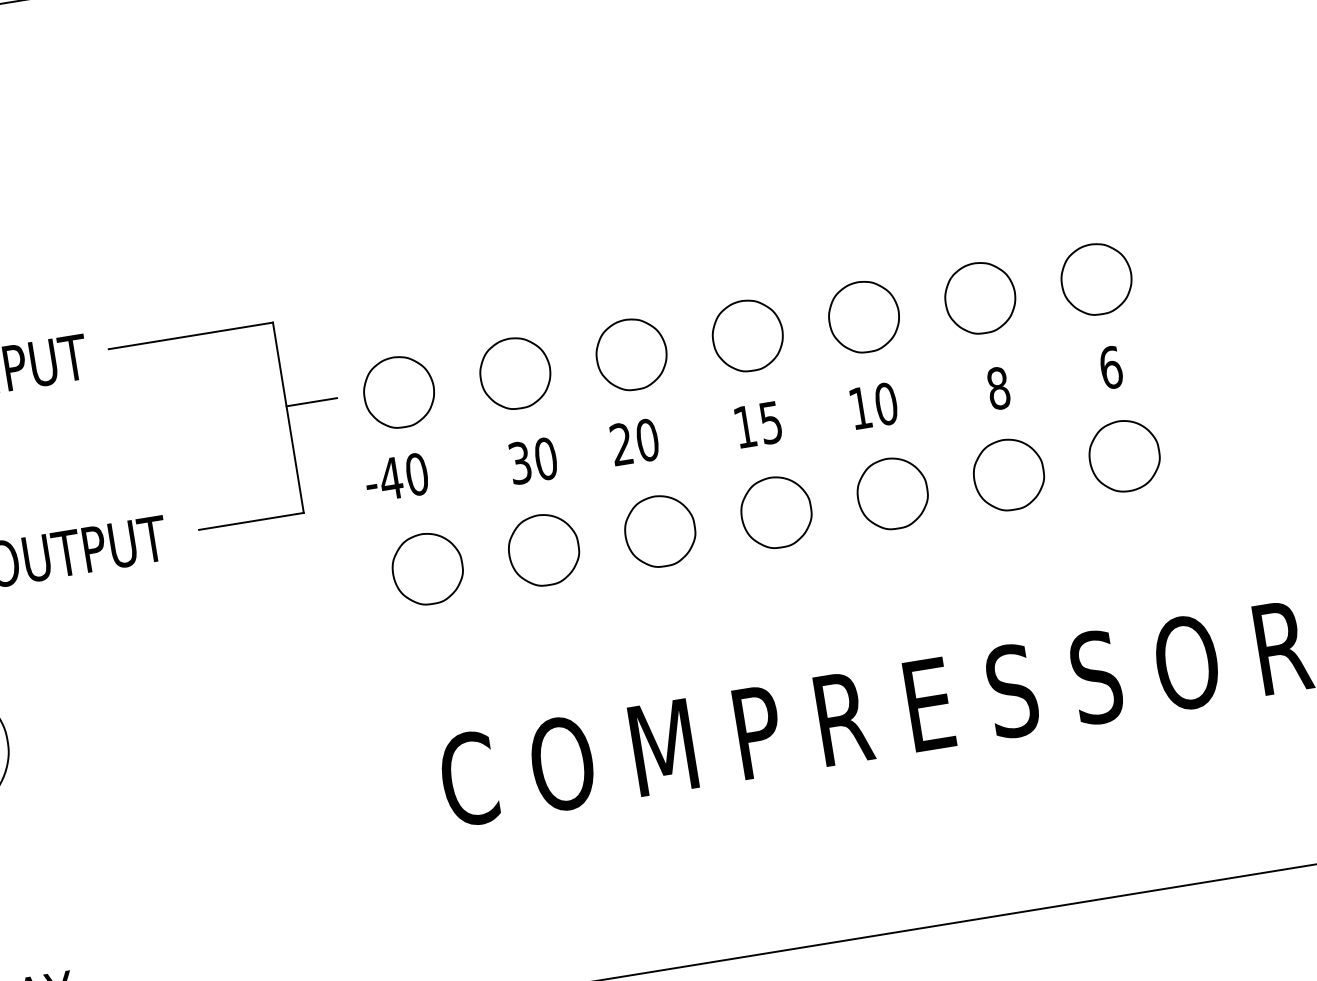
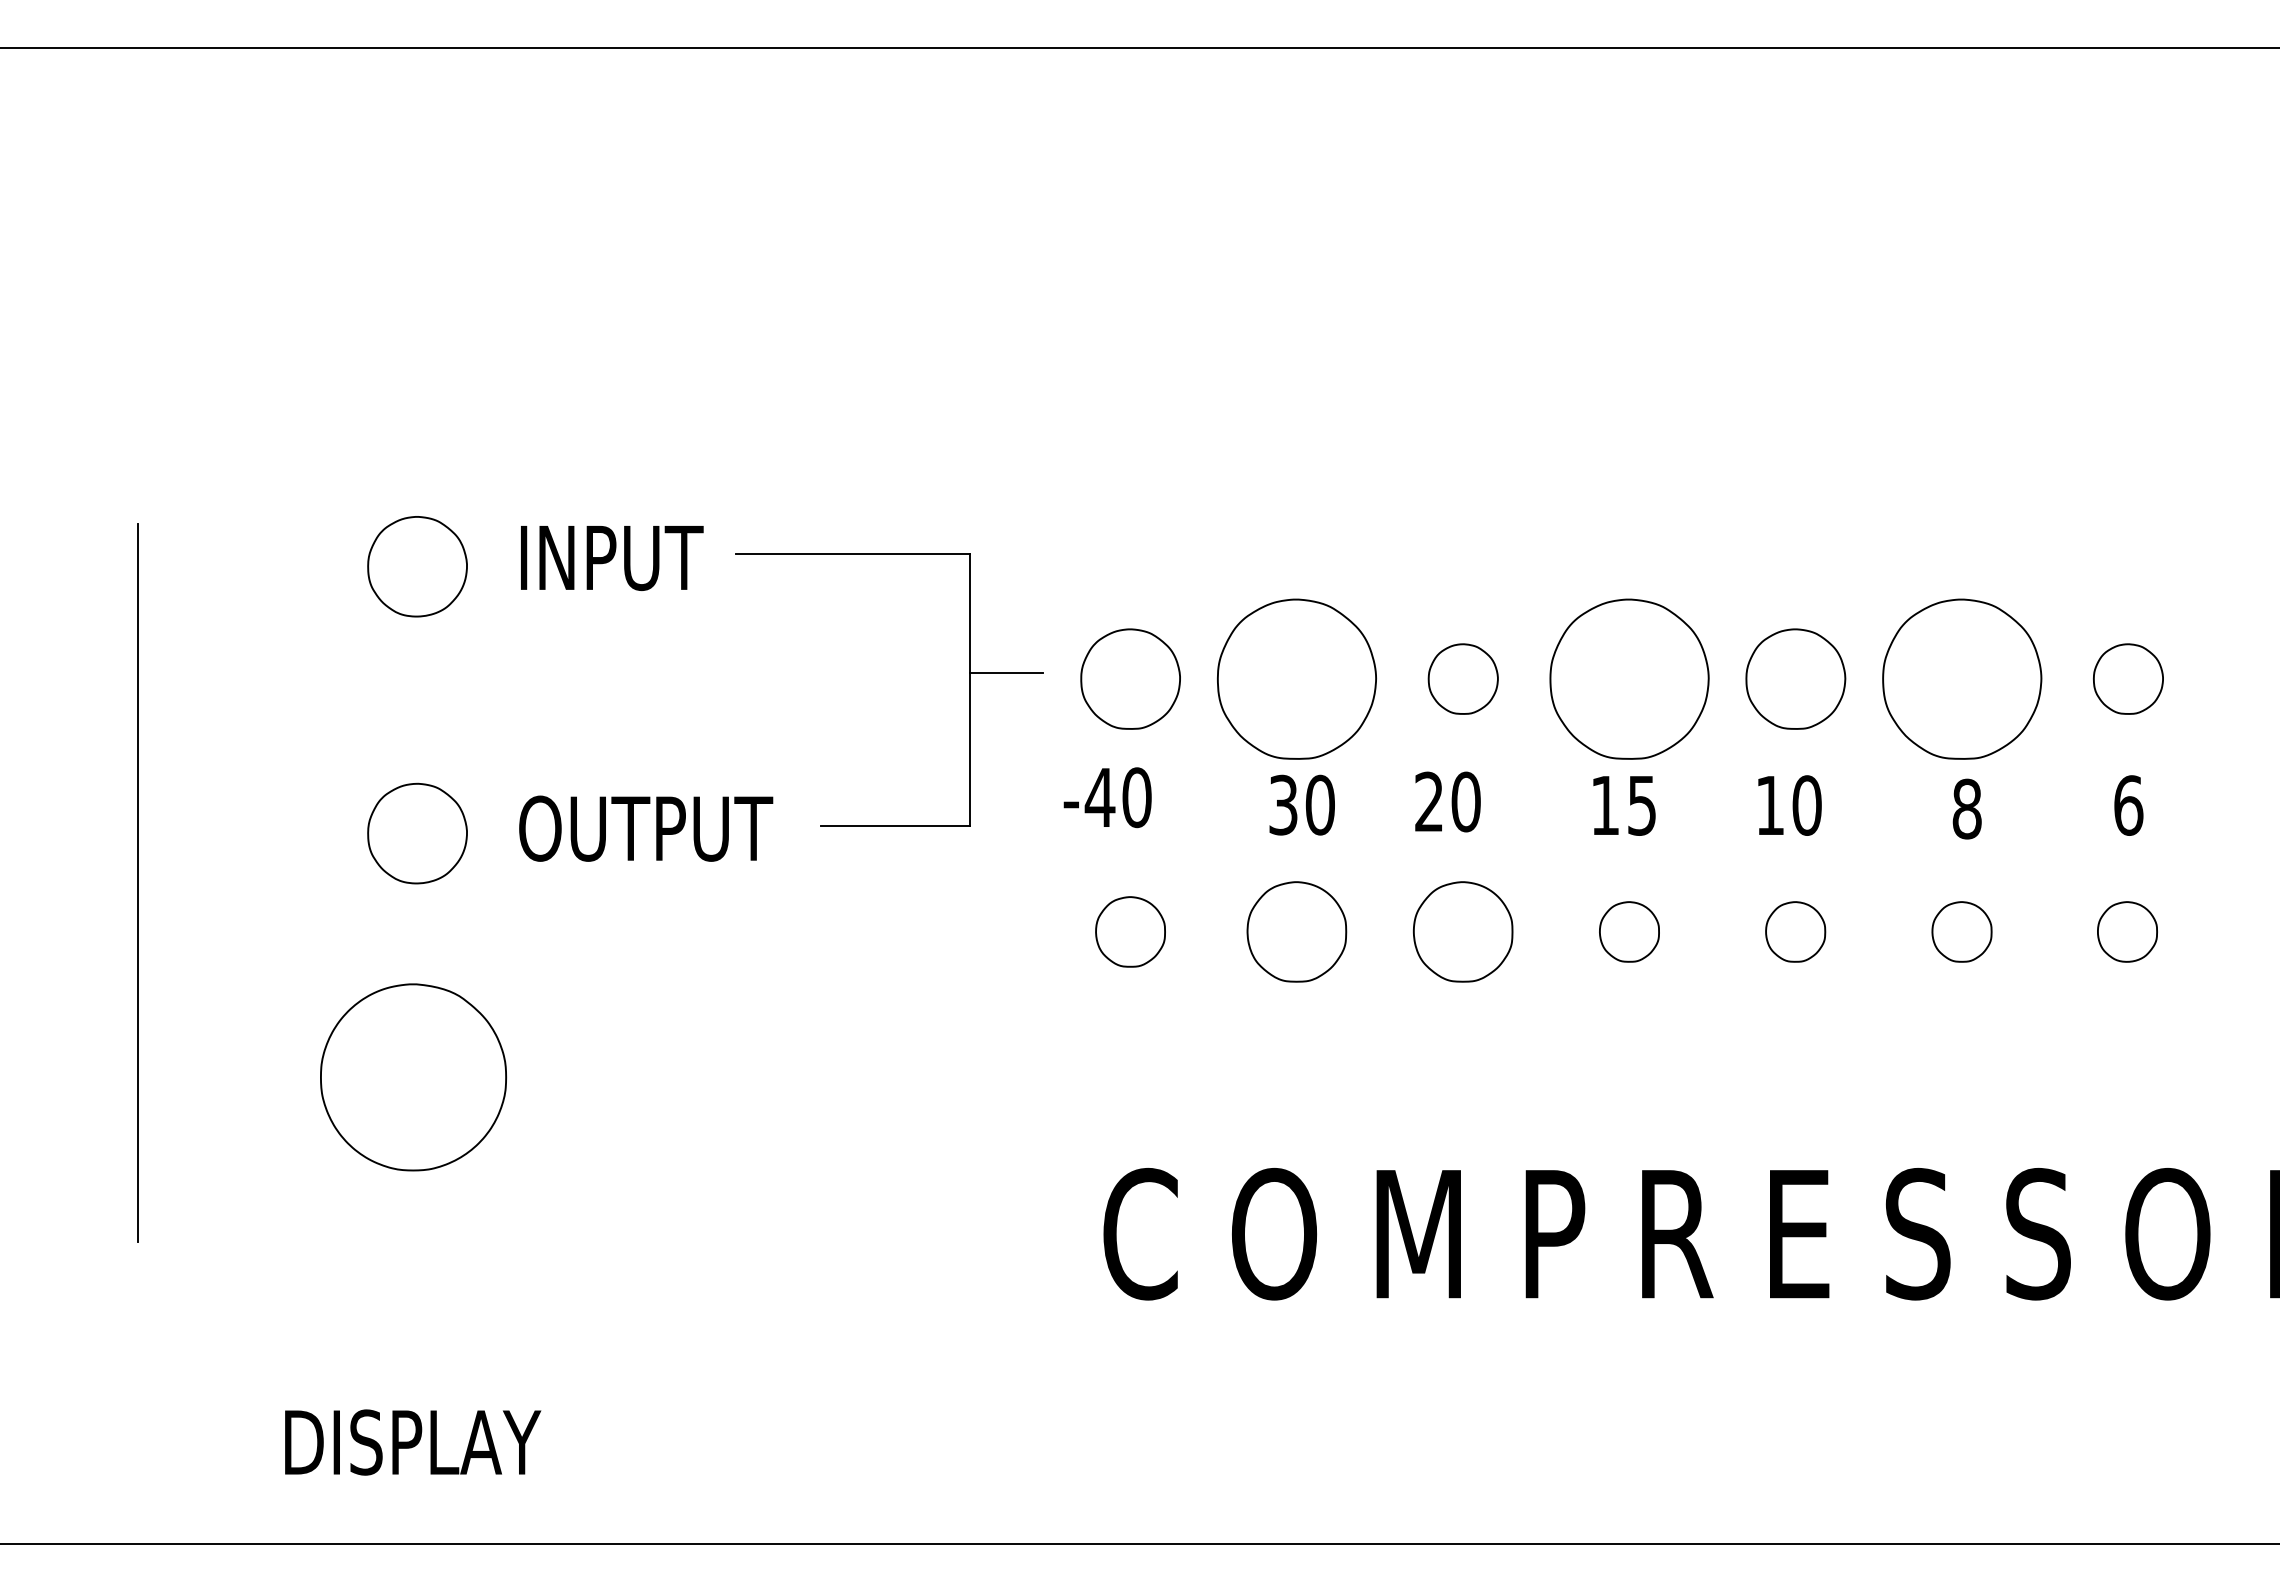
part: (1096, 278) -> (2128, 678), size x0.7
part: (979, 297) -> (1961, 678), size x1.6
part: (747, 335) -> (1629, 678), size x1.6
part: (631, 354) -> (1463, 678), size x0.7
part: (515, 373) -> (1296, 678), size x1.6
part: (1124, 455) -> (2127, 931), size x0.6
part: (1008, 474) -> (1961, 931), size x0.6
part: (892, 493) -> (1795, 931), size x0.6
part: (776, 512) -> (1629, 931), size x0.6
part: (427, 568) -> (1130, 931), size x0.7

